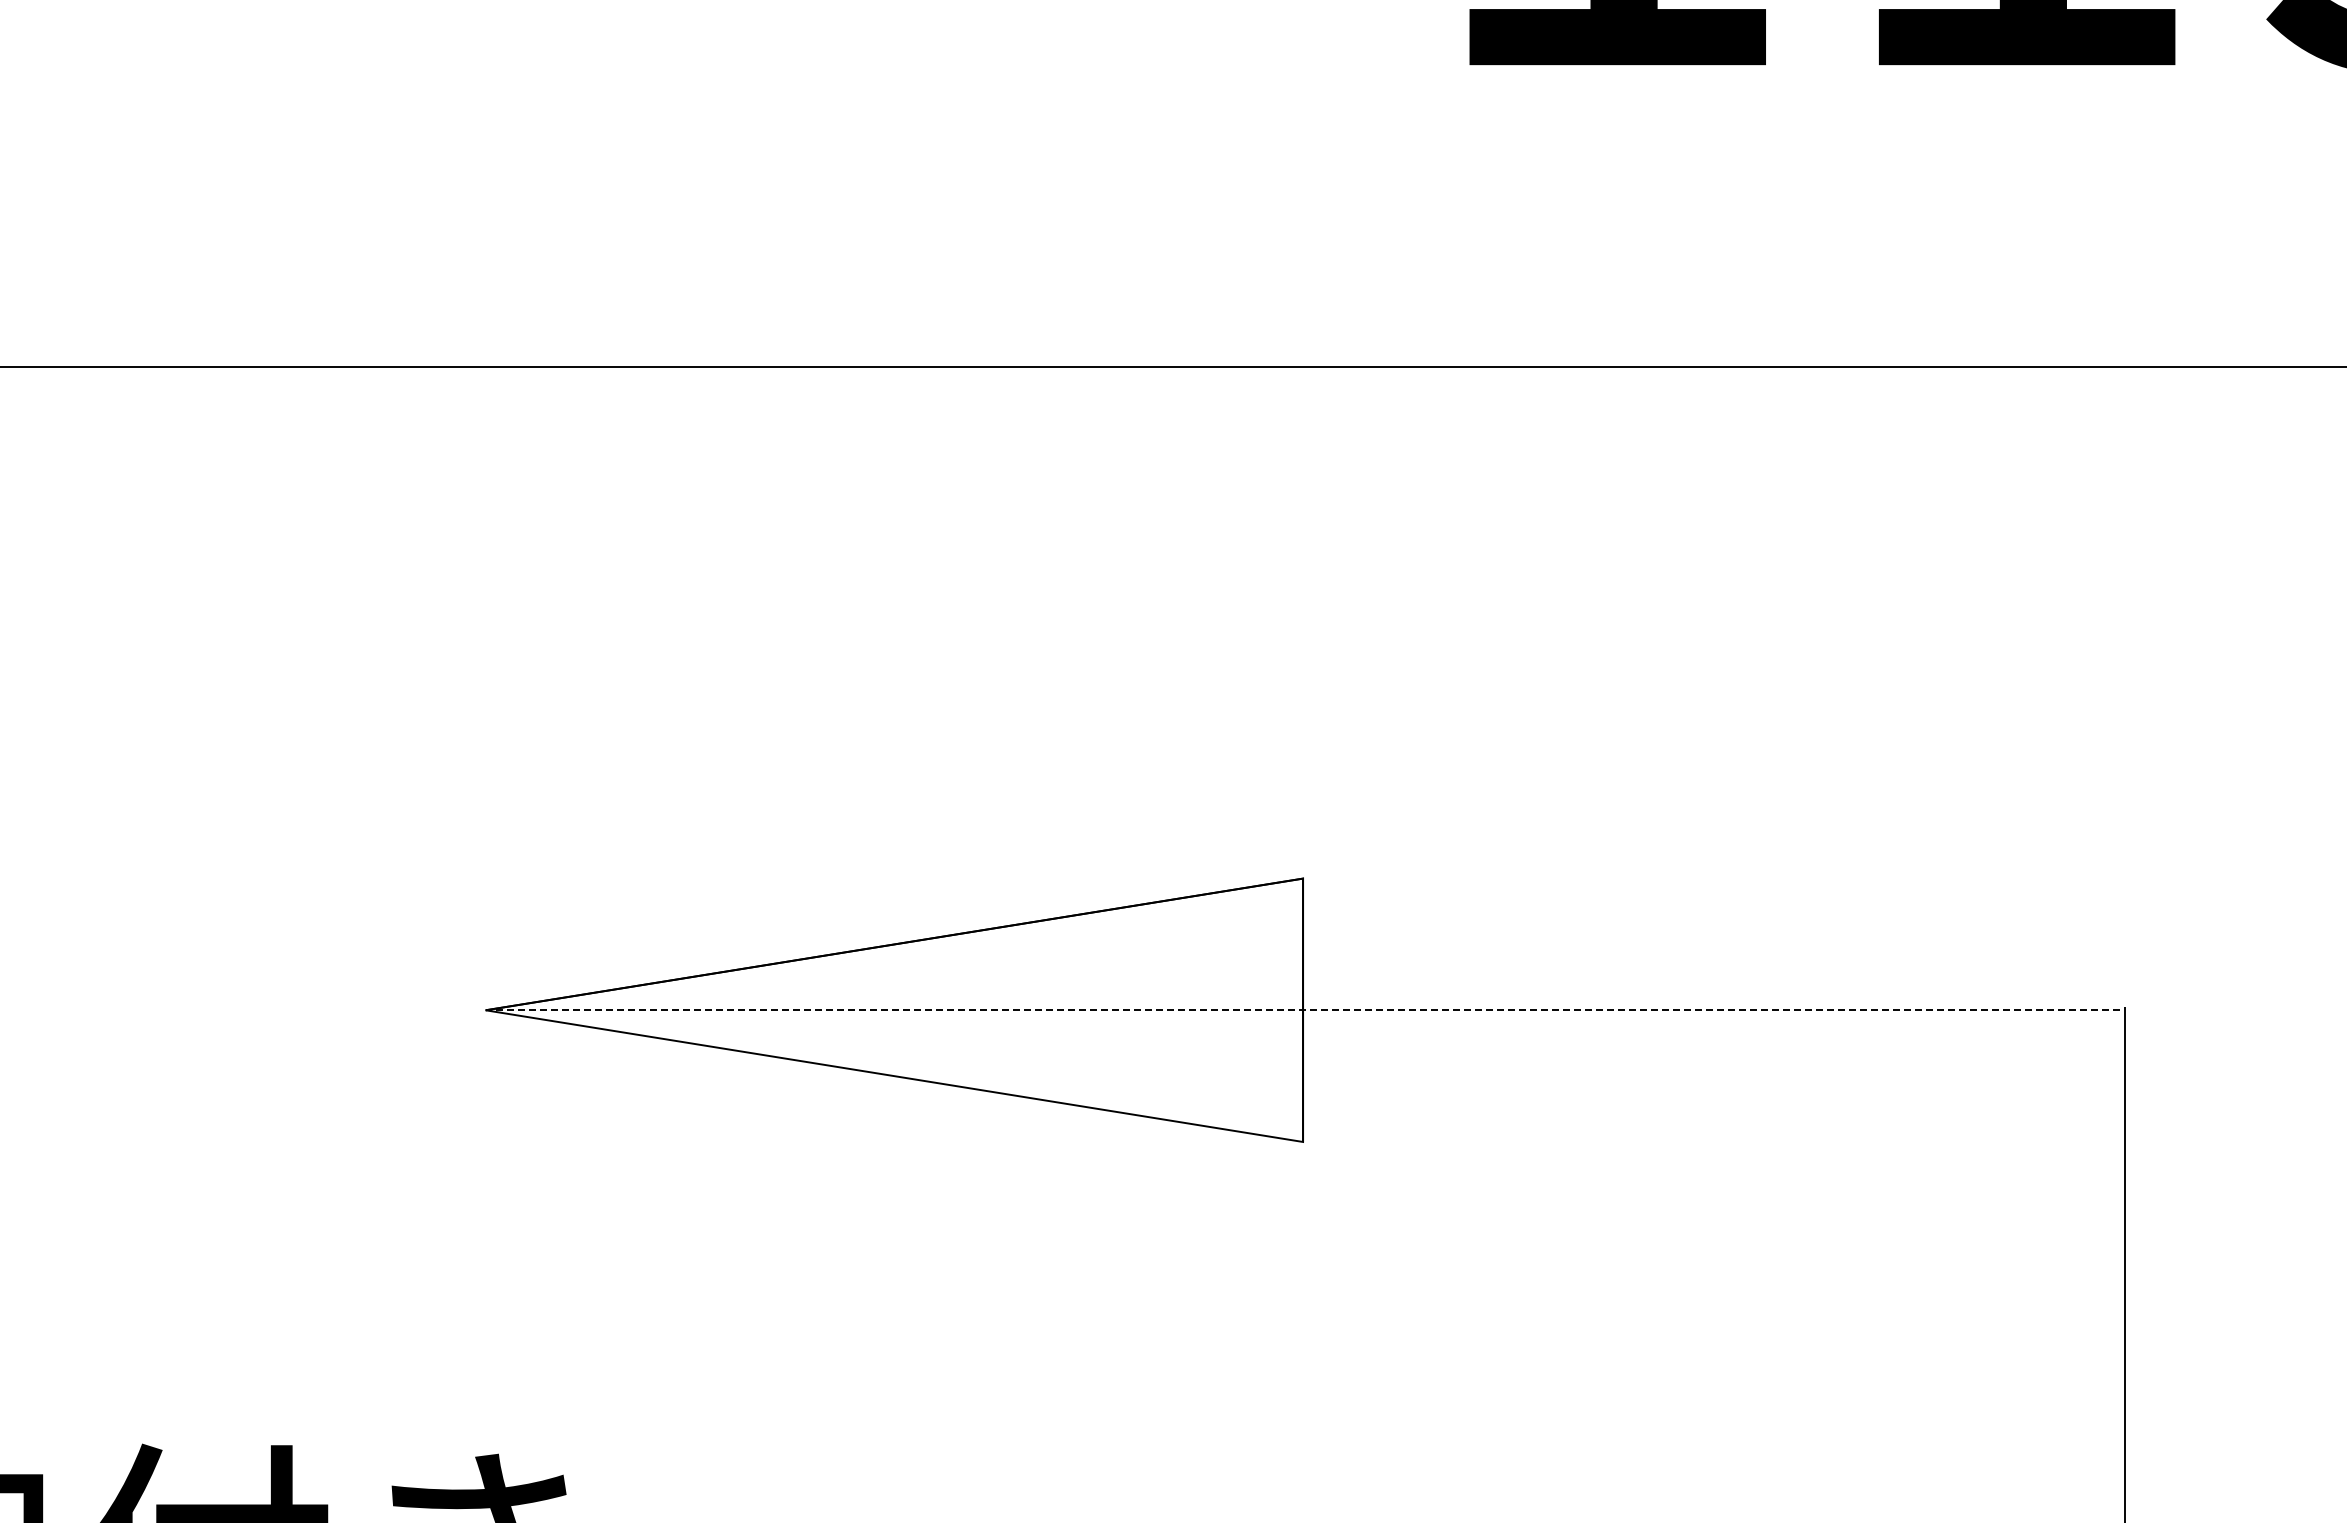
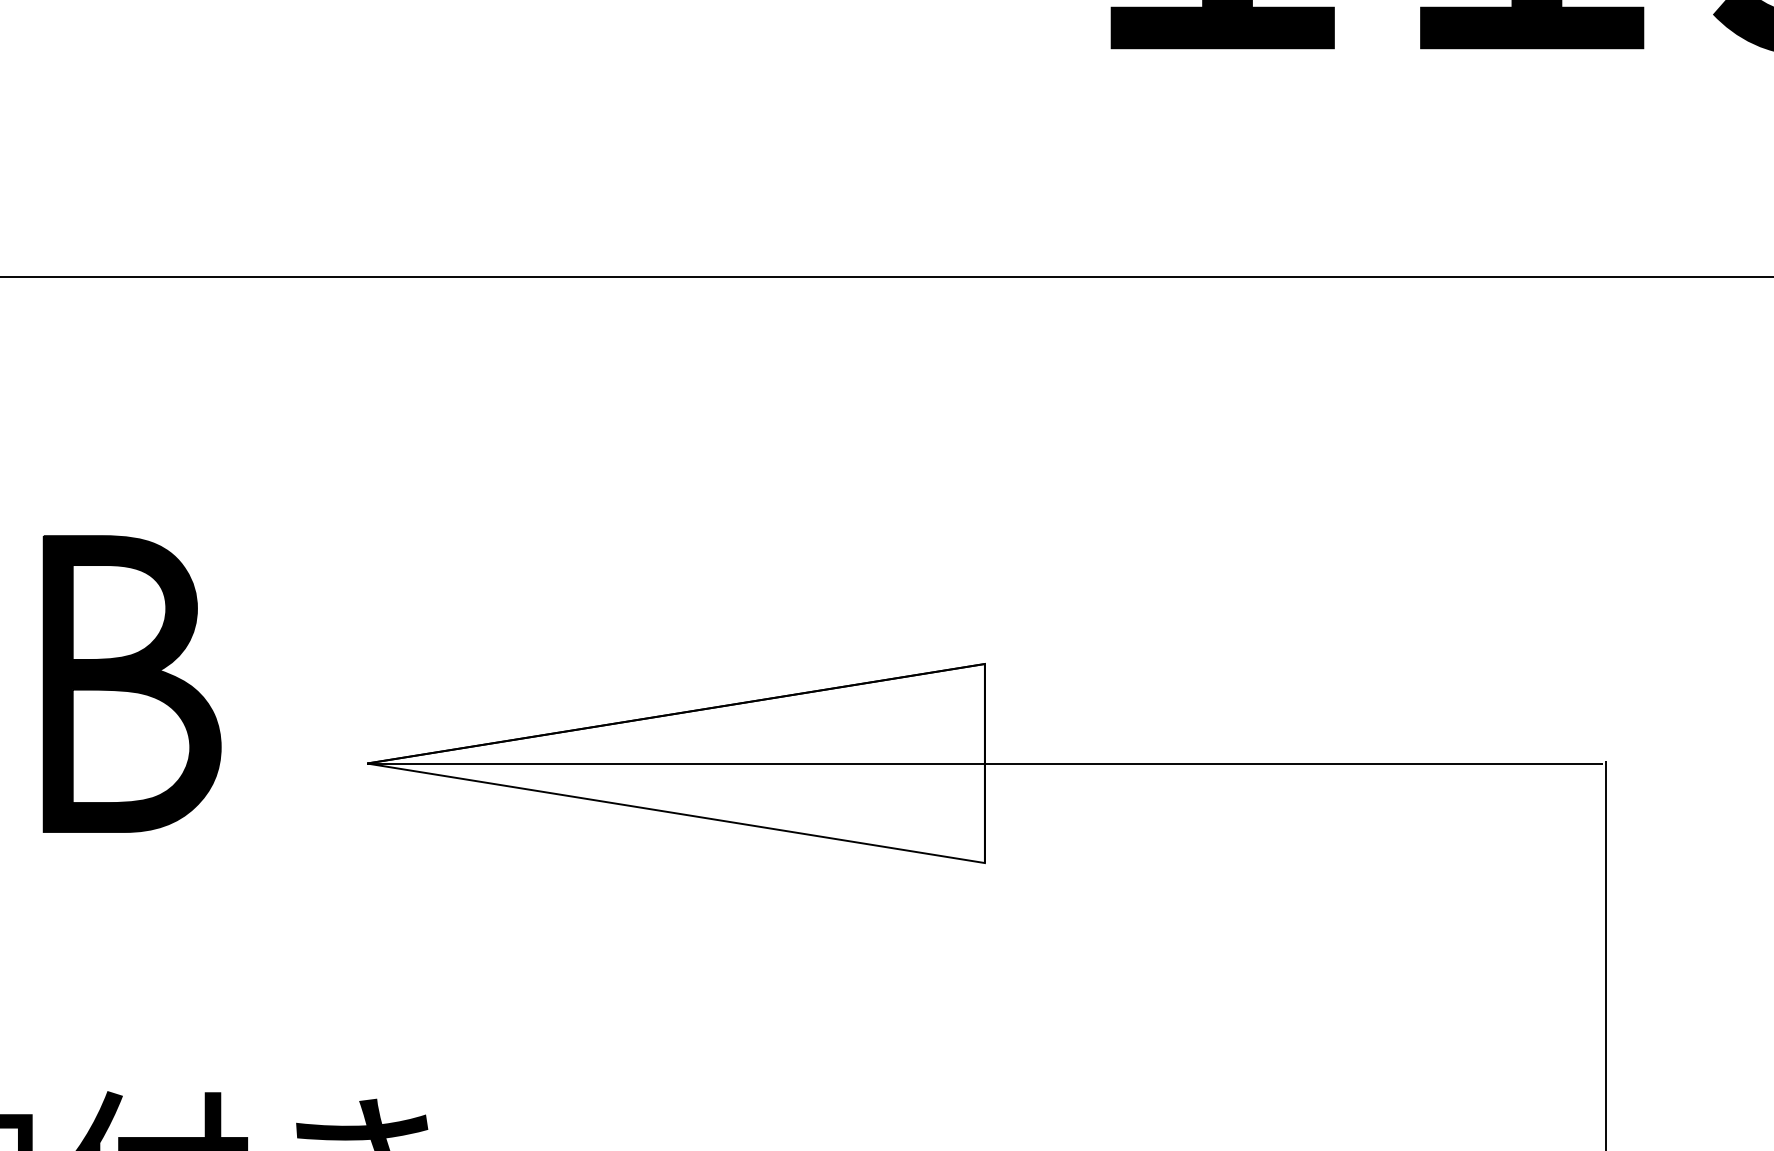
part: (174, 904) -> (131, 683), added
line: (1302, 1010) -> (984, 763), dashed -> solid

